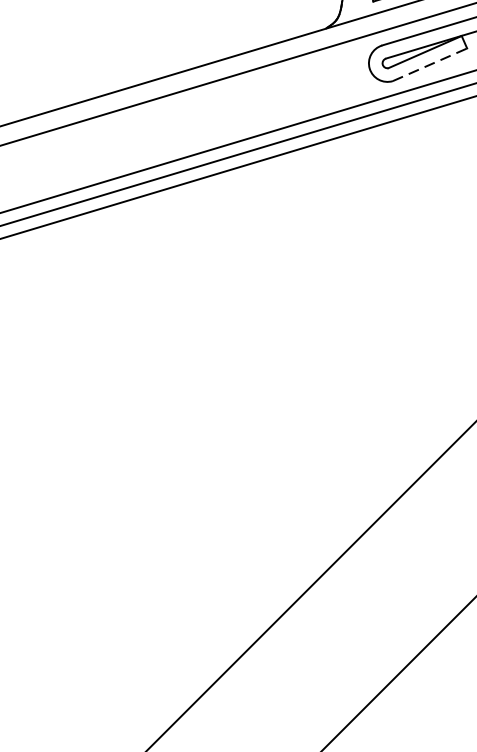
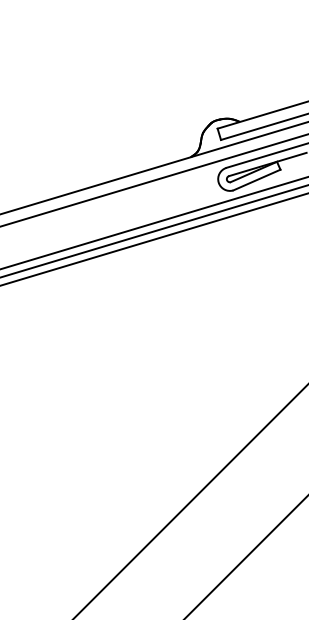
line: (429, 65) -> (256, 180), dashed -> solid

